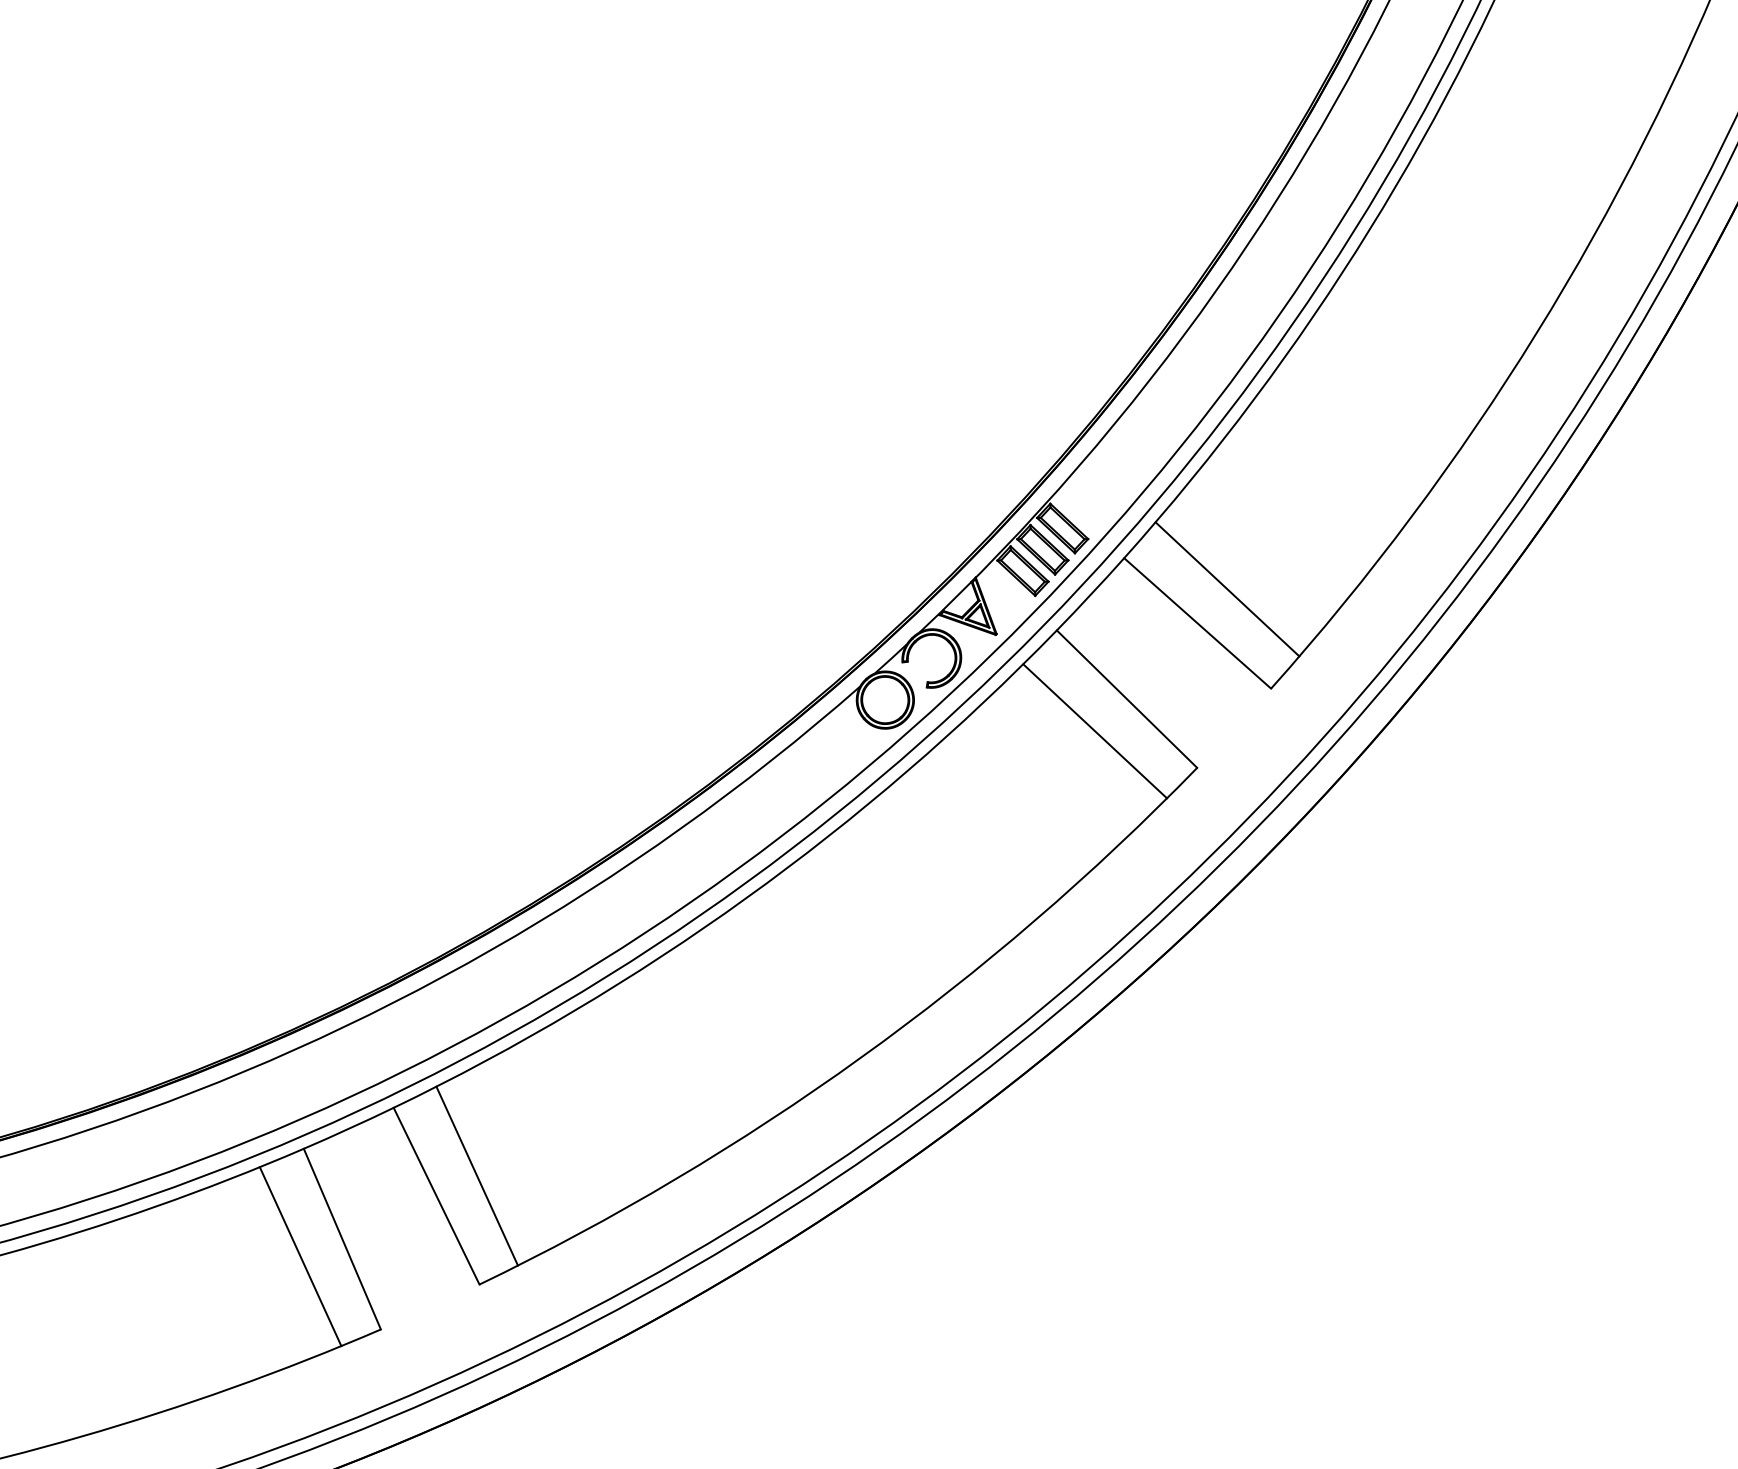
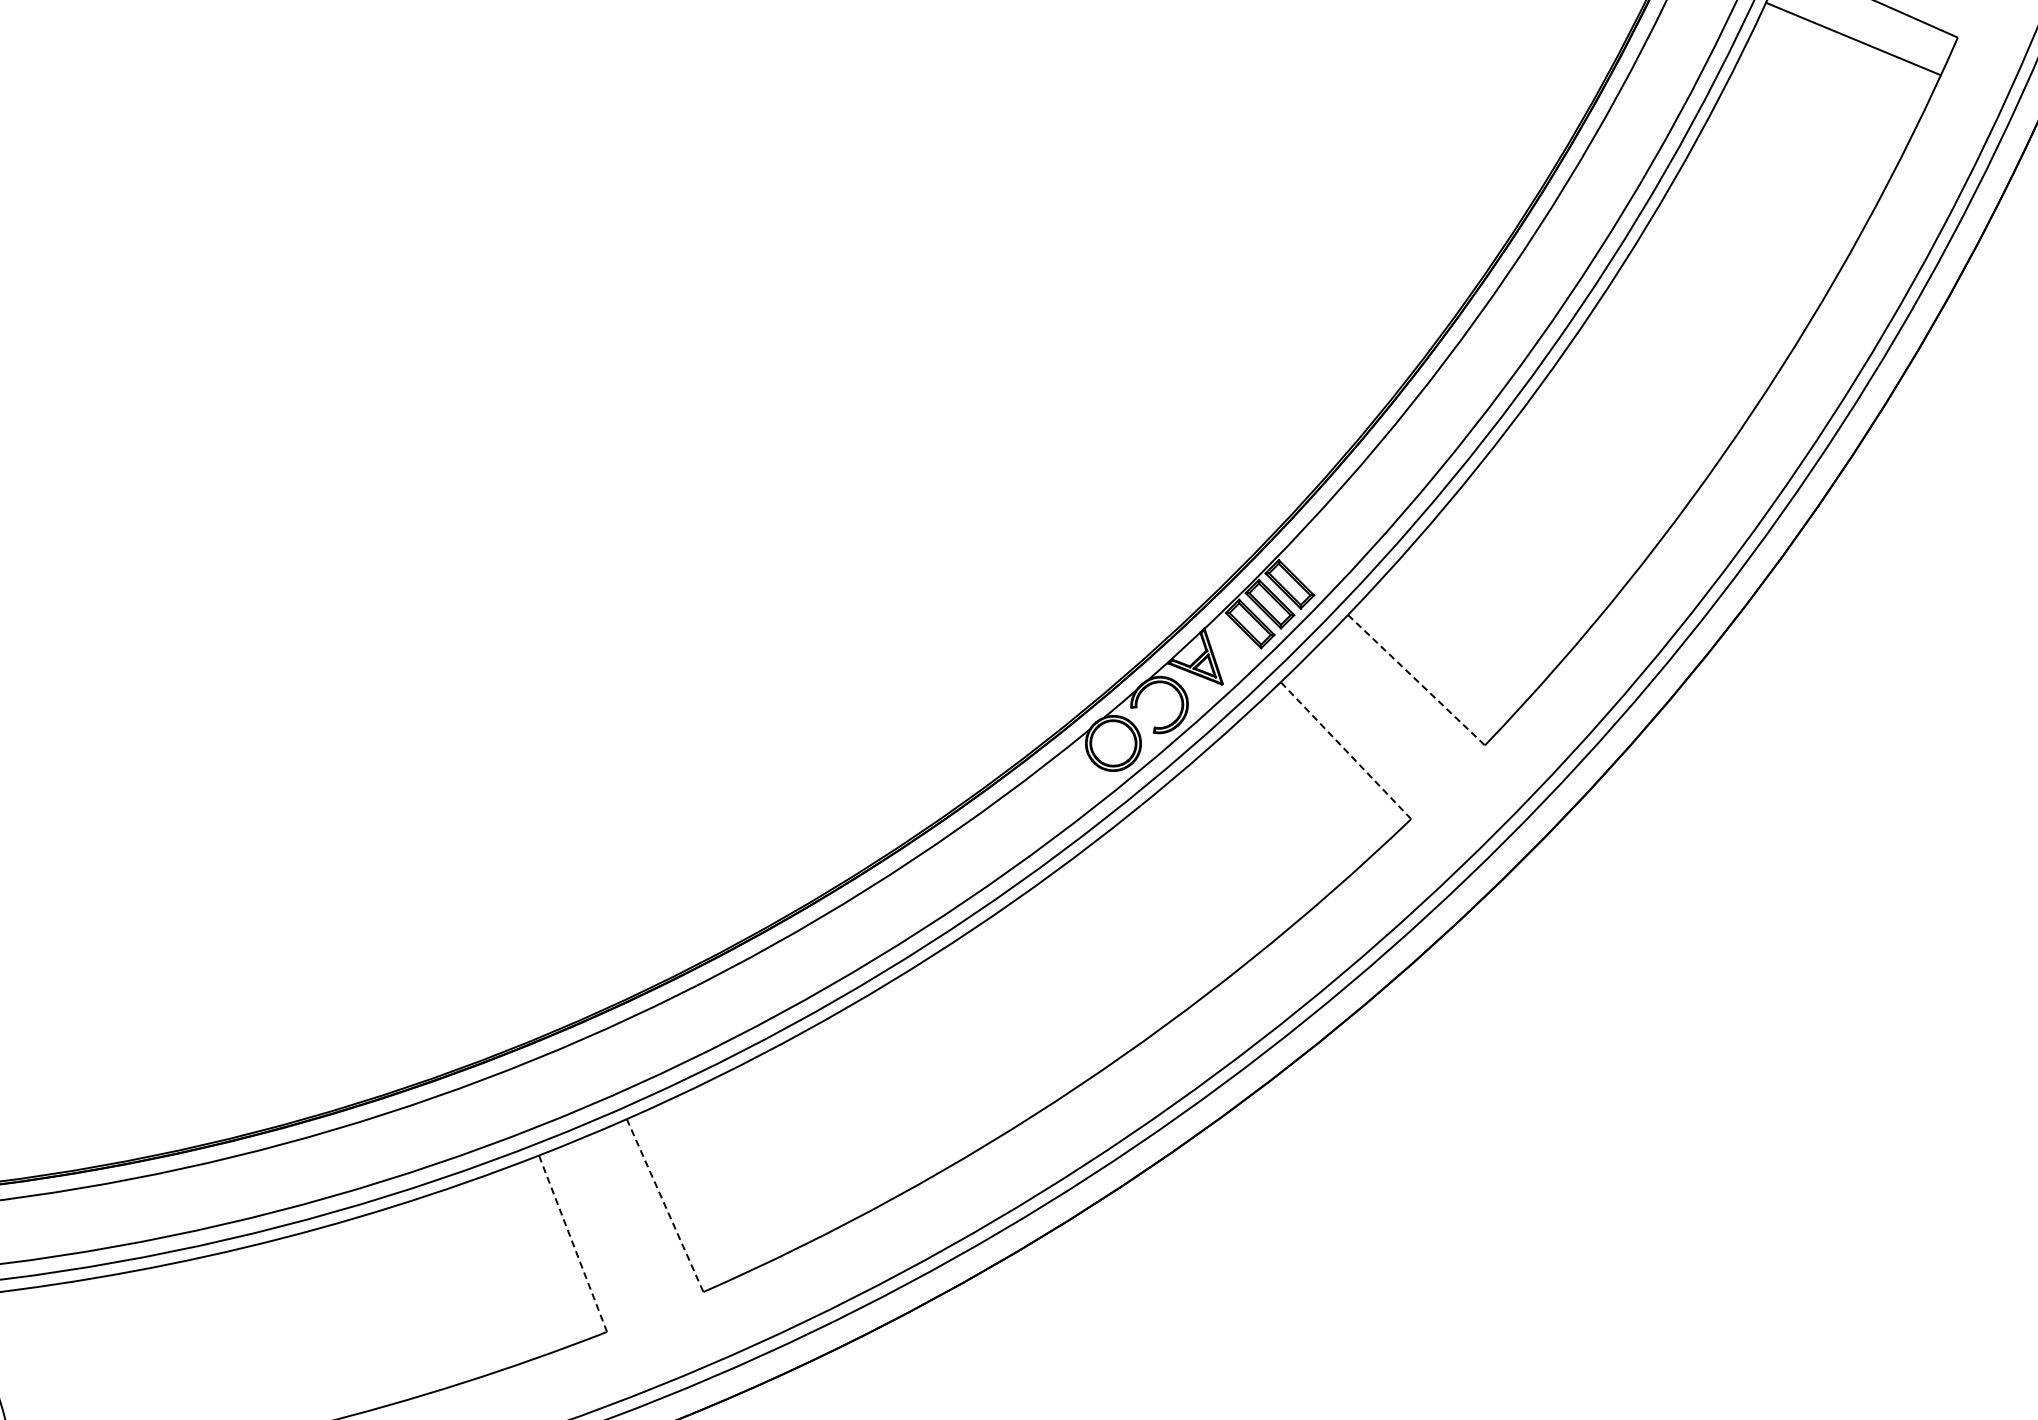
line: (1227, 589) -> (1446, 648), removed
line: (1197, 623) -> (1416, 680), solid -> dashed
line: (1127, 698) -> (1346, 750), solid -> dashed
line: (1095, 731) -> (1314, 780), removed
line: (476, 1175) -> (704, 1187), removed
line: (436, 1196) -> (665, 1205), solid -> dashed
line: (342, 1238) -> (573, 1243), solid -> dashed
line: (300, 1255) -> (532, 1258), removed

